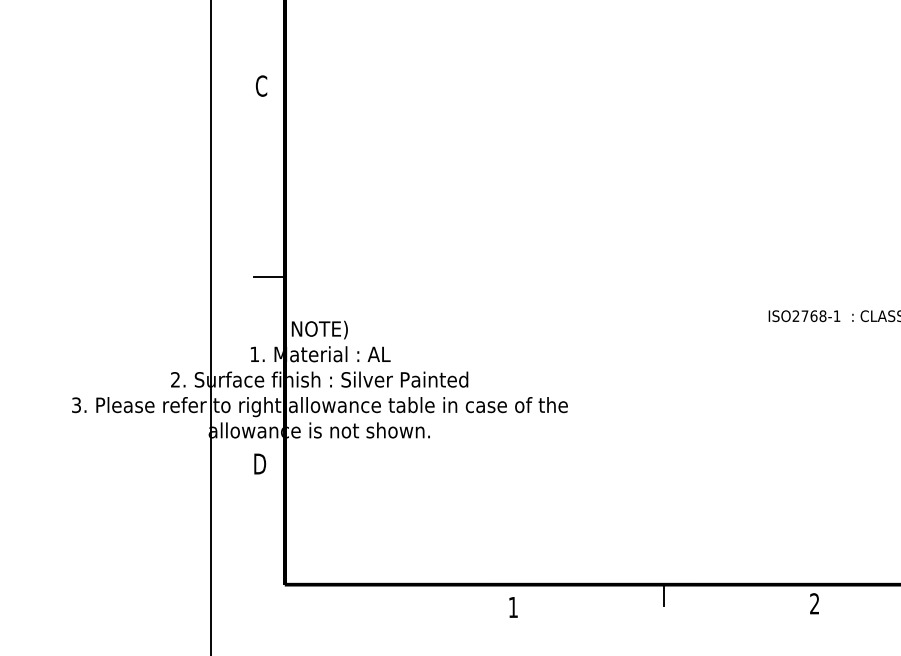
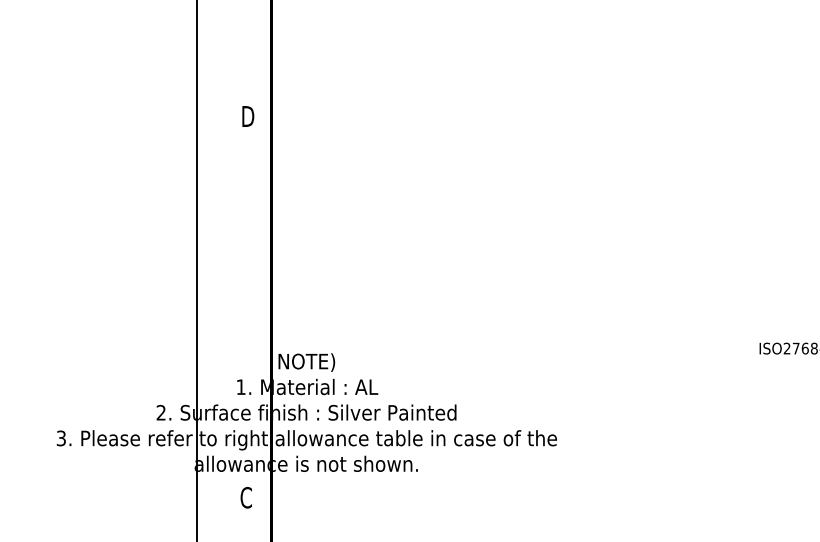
text: (261, 85) -> (247, 115), C -> D
line: (268, 277) -> (255, 309), removed
text: (260, 463) -> (246, 497), D -> C

